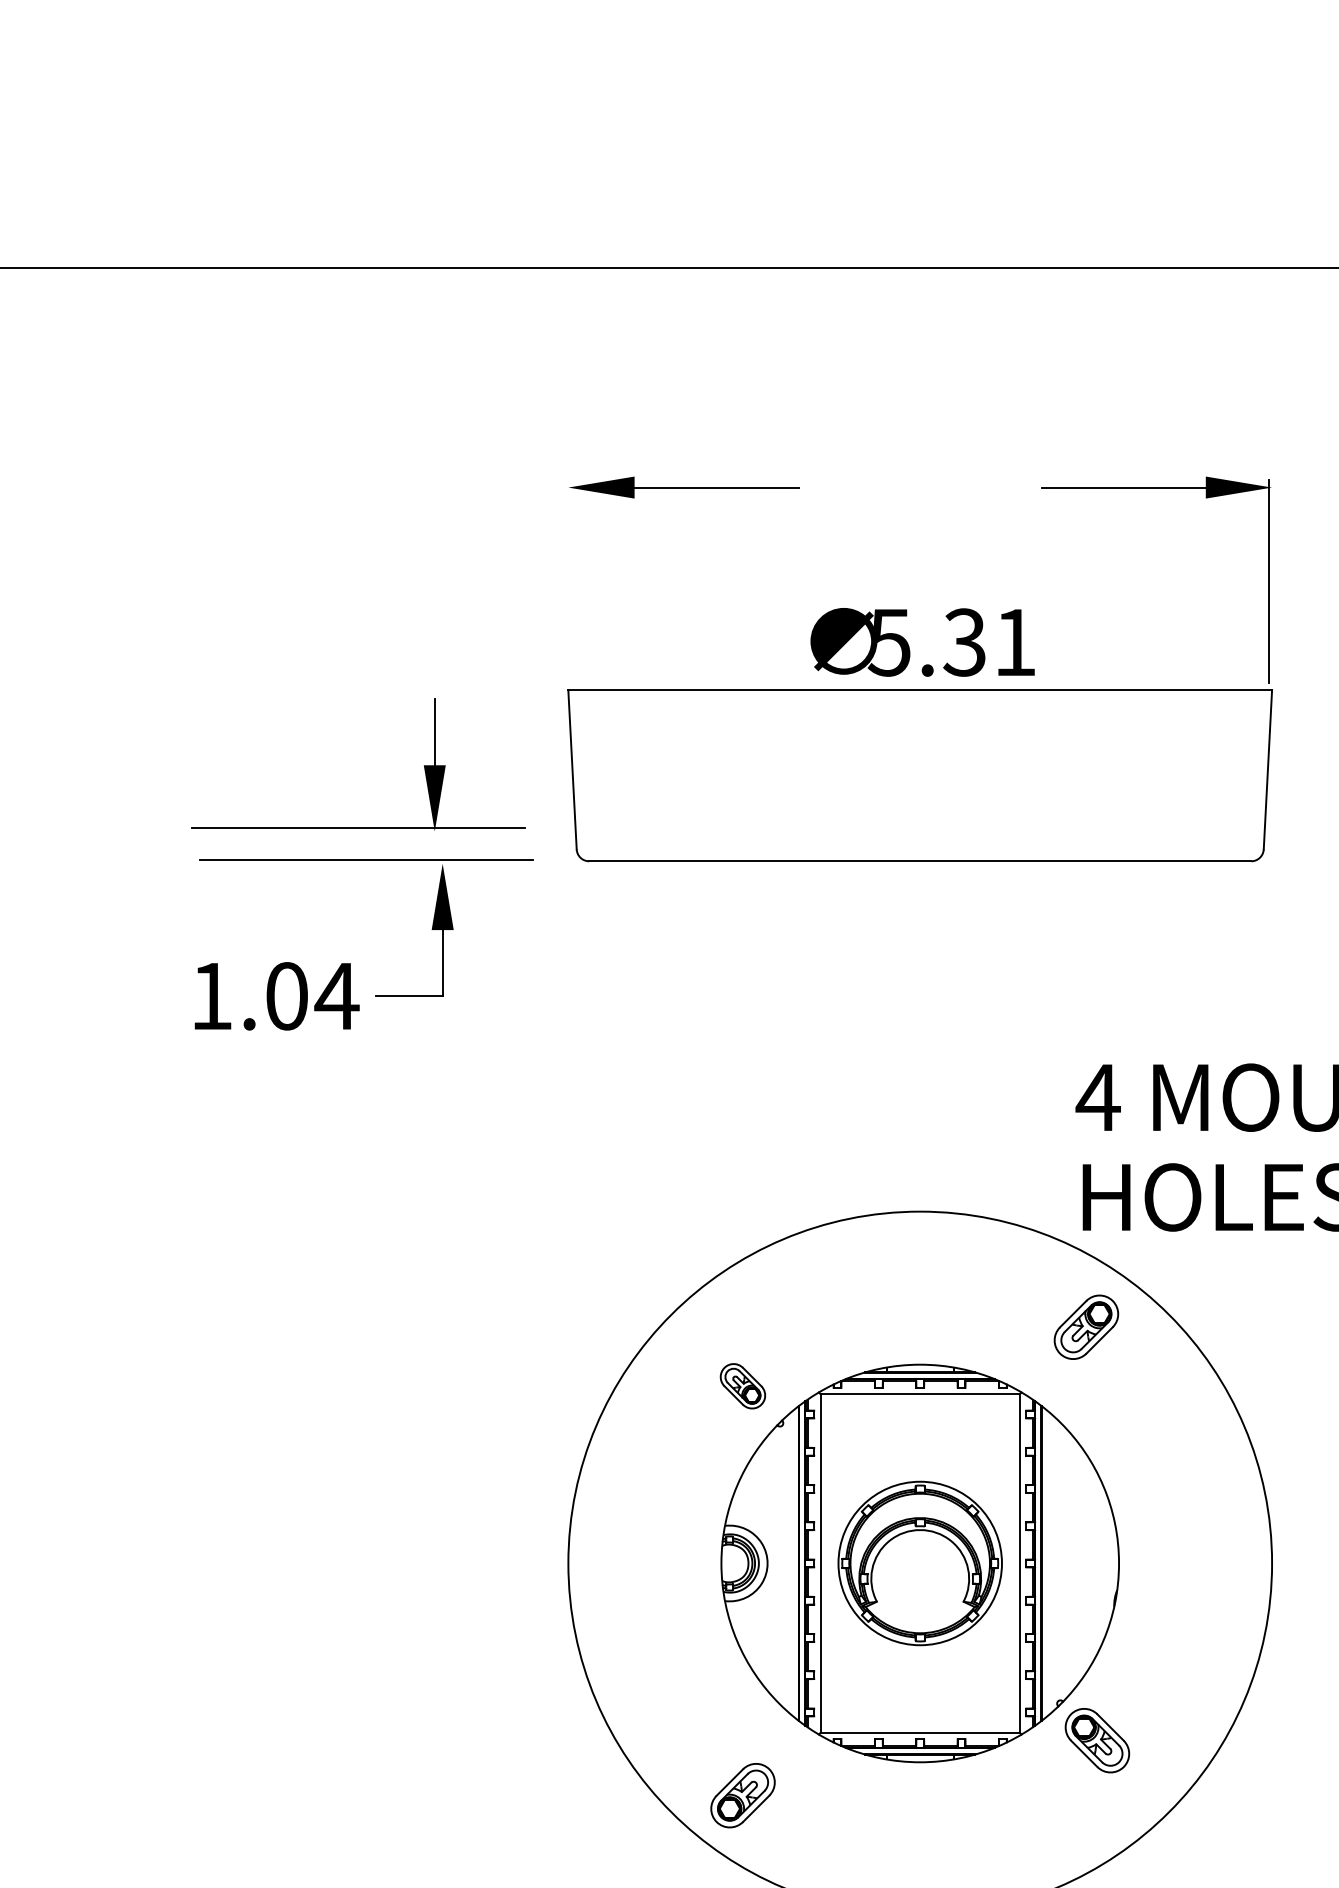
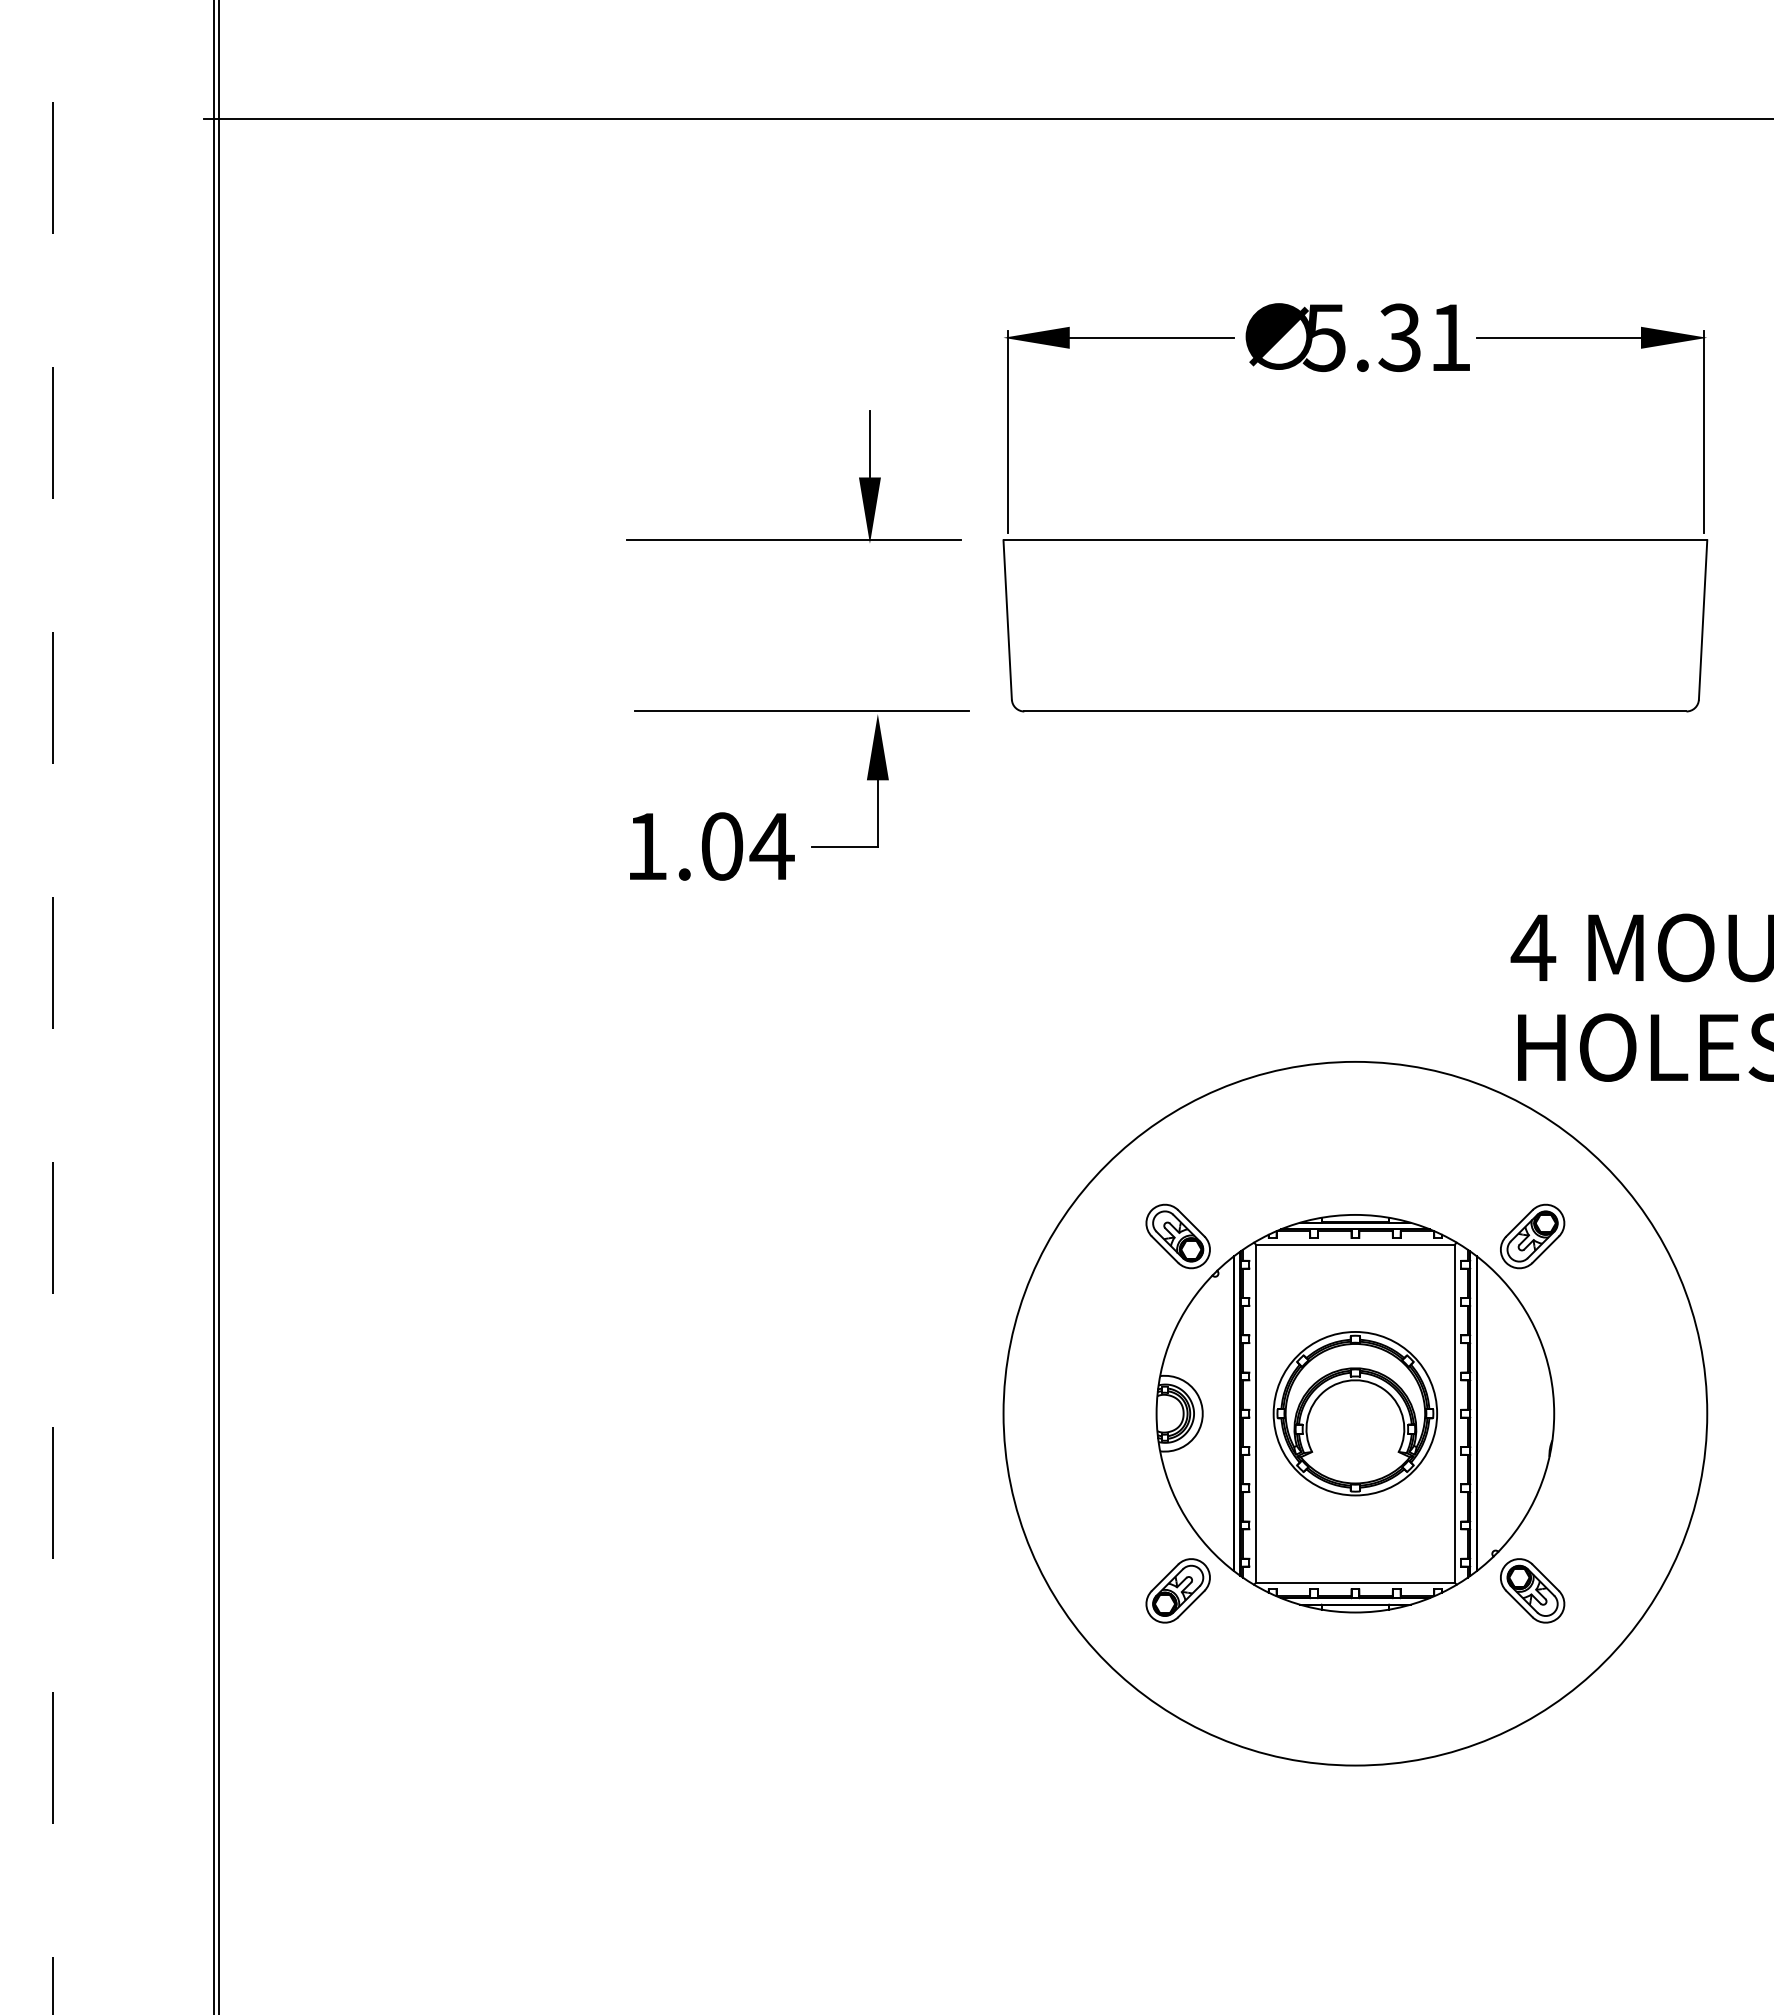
line: (573, 581) -> (1008, 431), added
text: (922, 642) -> (1357, 337), moved
part: (358, 827) -> (793, 539), moved
part: (1086, 1327) -> (1532, 1236), moved
part: (742, 1386) -> (1177, 1236), size x1.43
part: (742, 1795) -> (1177, 1590), moved

